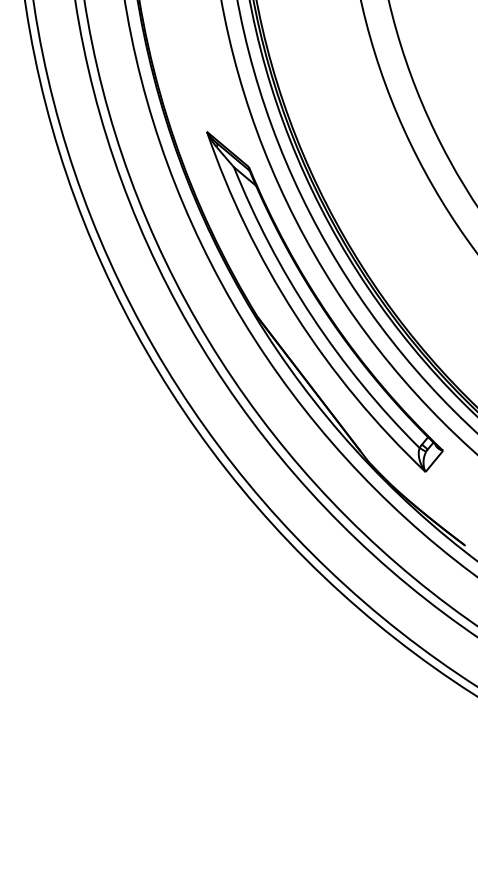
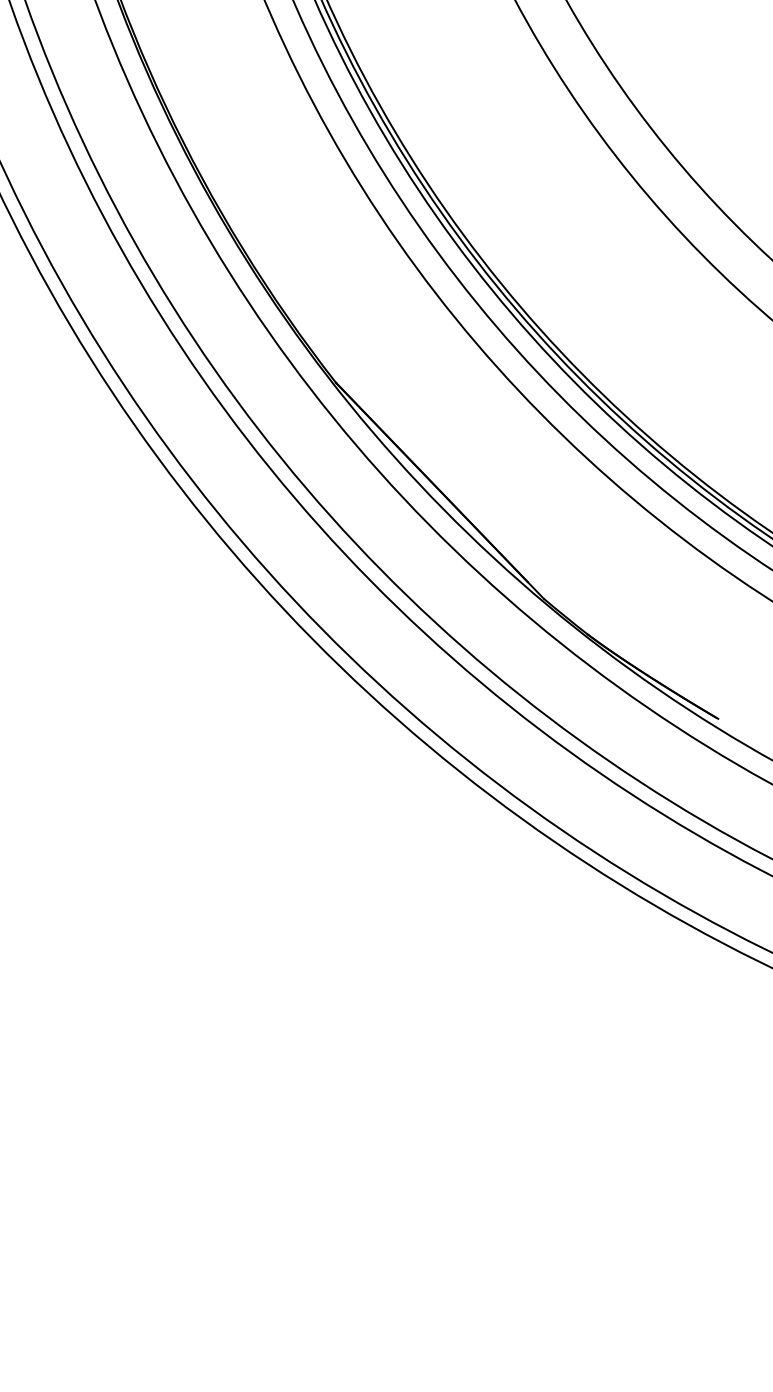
part: (324, 301) -> (441, 343), removed

